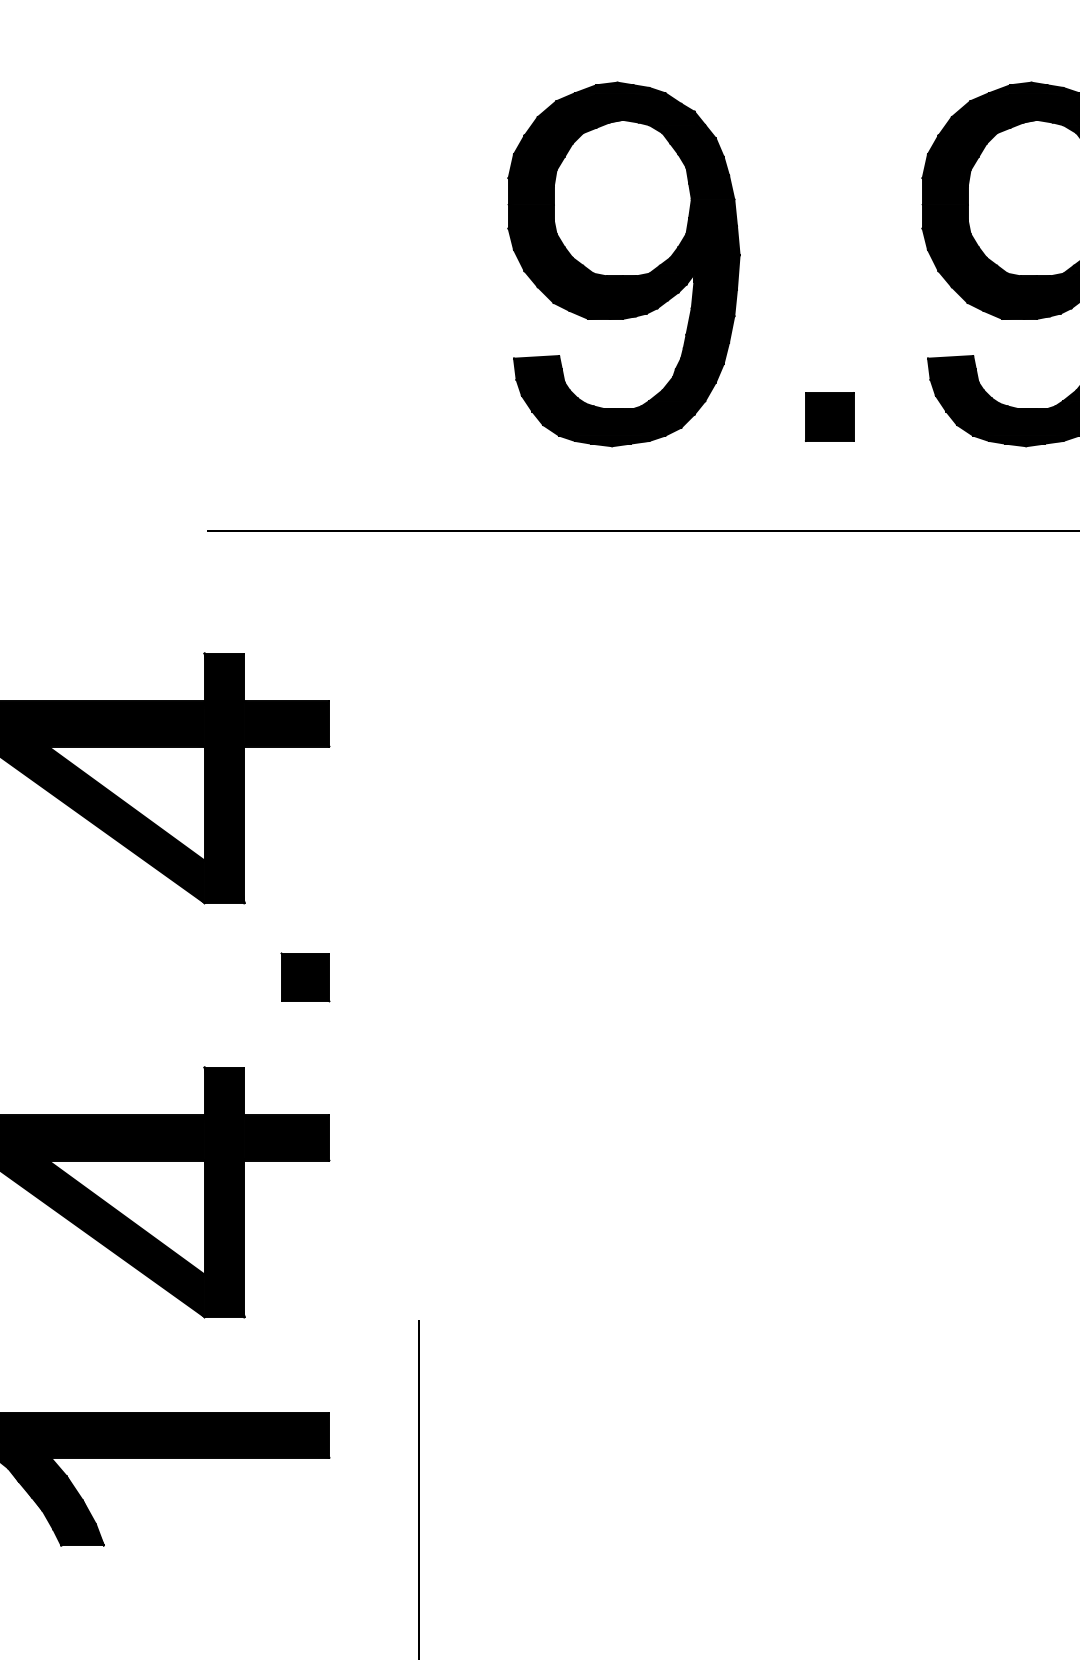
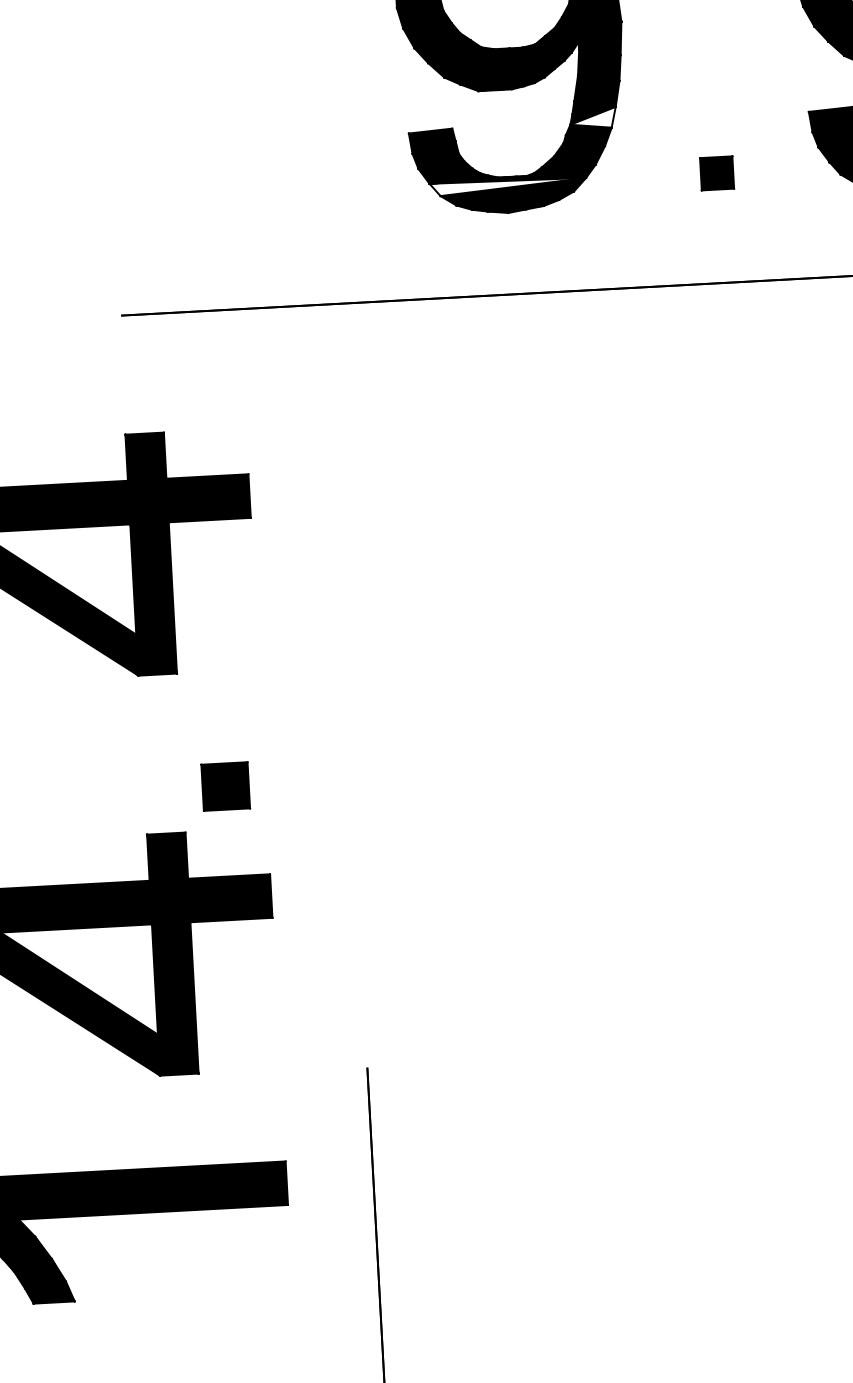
fill: (704, 352) -> (592, 117), removed
part: (829, 416) -> (716, 172), size x0.7
fill: (613, 418) -> (508, 186), removed
part: (305, 977) -> (225, 786), moved

